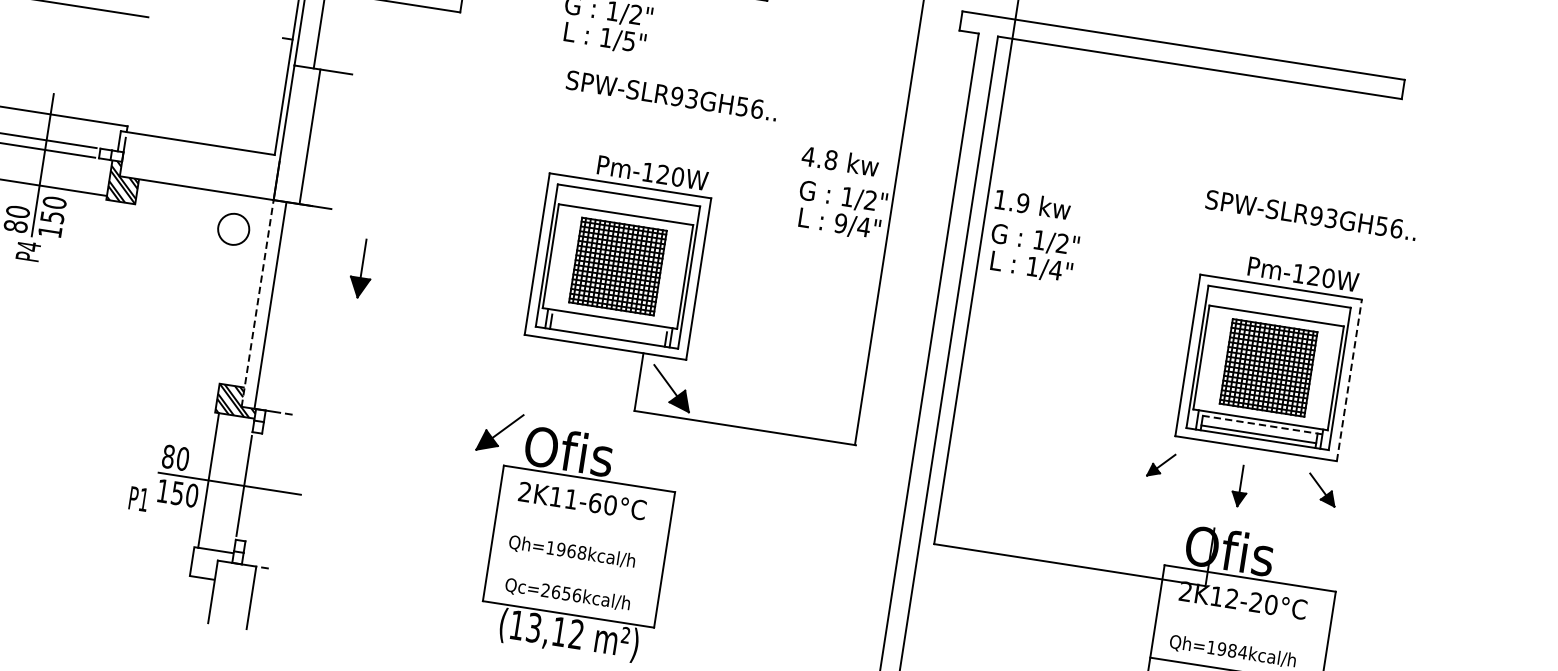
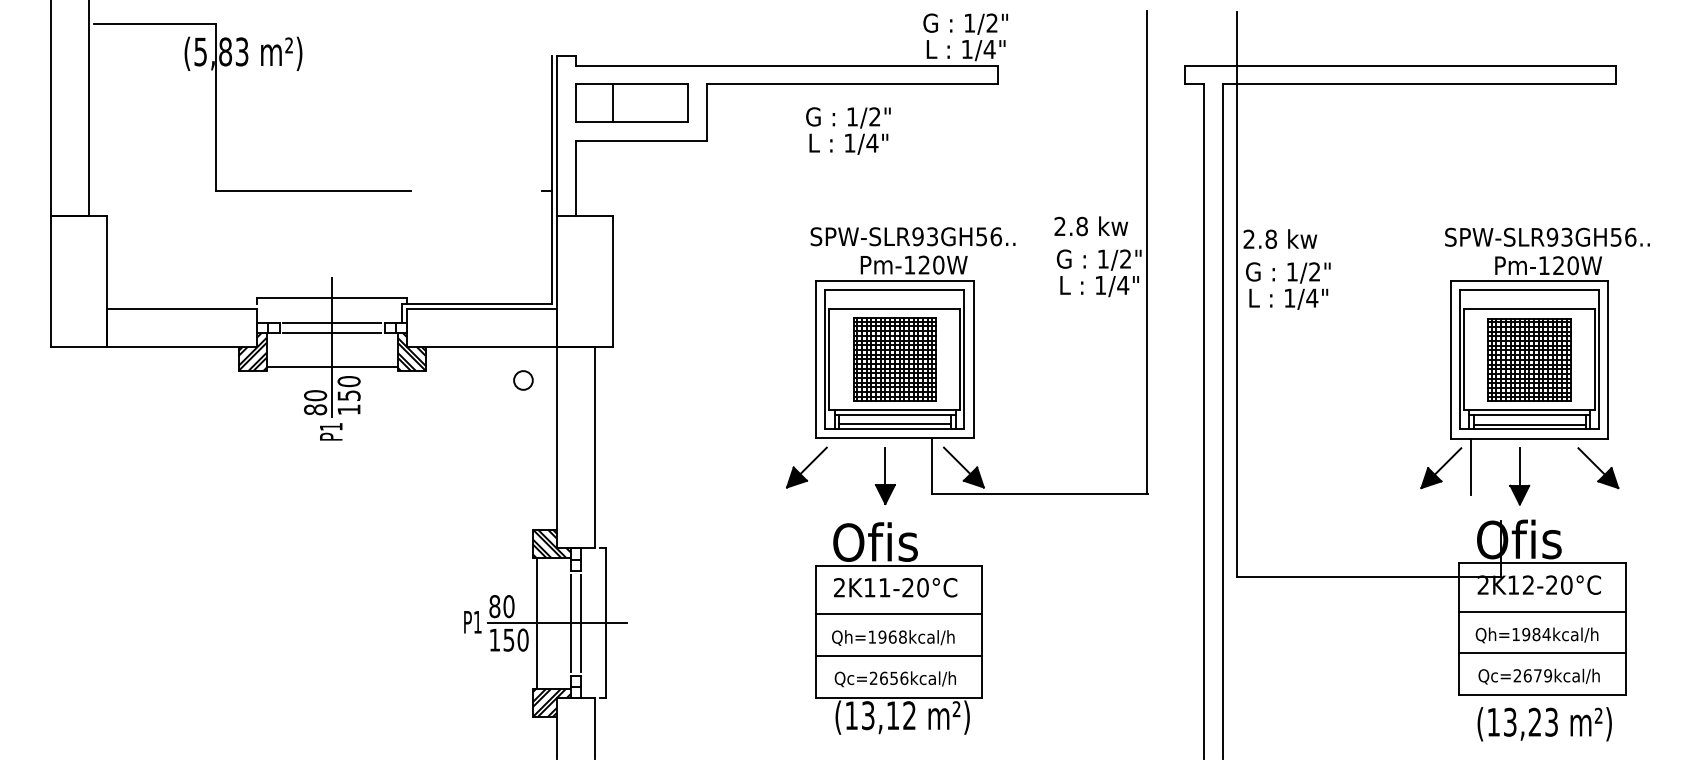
text: (629, 40) -> (872, 142), 1/5" -> 1/4"
text: (671, 95) -> (912, 236), moved
line: (310, 136) -> (613, 280), moved
line: (202, 150) -> (482, 309), added
text: (809, 155) -> (1060, 225), 4.8 -> 2.8
text: (1011, 200) -> (1259, 238), 1.9 -> 2.8
text: (1311, 214) -> (1547, 236), moved
text: (840, 223) -> (1100, 285), 9/4" -> 1/4"
circle: (233, 229) -> (523, 380), size x0.62
text: (29, 246) -> (331, 426), P4 -> P1
part: (362, 268) -> (885, 475), moved
line: (257, 303) -> (557, 447), dashed -> solid
line: (270, 305) -> (594, 447), moved
line: (608, 323) -> (894, 414), added
line: (608, 332) -> (895, 423), added
line: (1349, 380) -> (1608, 359), dashed -> solid
line: (1260, 425) -> (1529, 415), dashed -> solid
part: (499, 432) -> (806, 467), moved
part: (1161, 465) -> (1441, 468), size x1.67
line: (1192, 468) -> (1471, 466), added
part: (1240, 486) -> (1519, 476), size x1.43
line: (253, 487) -> (580, 623), added
part: (1322, 490) -> (1598, 468), size x1.43
line: (279, 491) -> (605, 623), added
text: (138, 499) -> (472, 622), moved
text: (595, 502) -> (908, 587), 2K11-60°C -> 2K11-20°C
line: (581, 528) -> (898, 614), added
hatch: (211, 564) -> (551, 702), added
line: (574, 570) -> (898, 655), added
line: (1242, 628) -> (1542, 611), added

